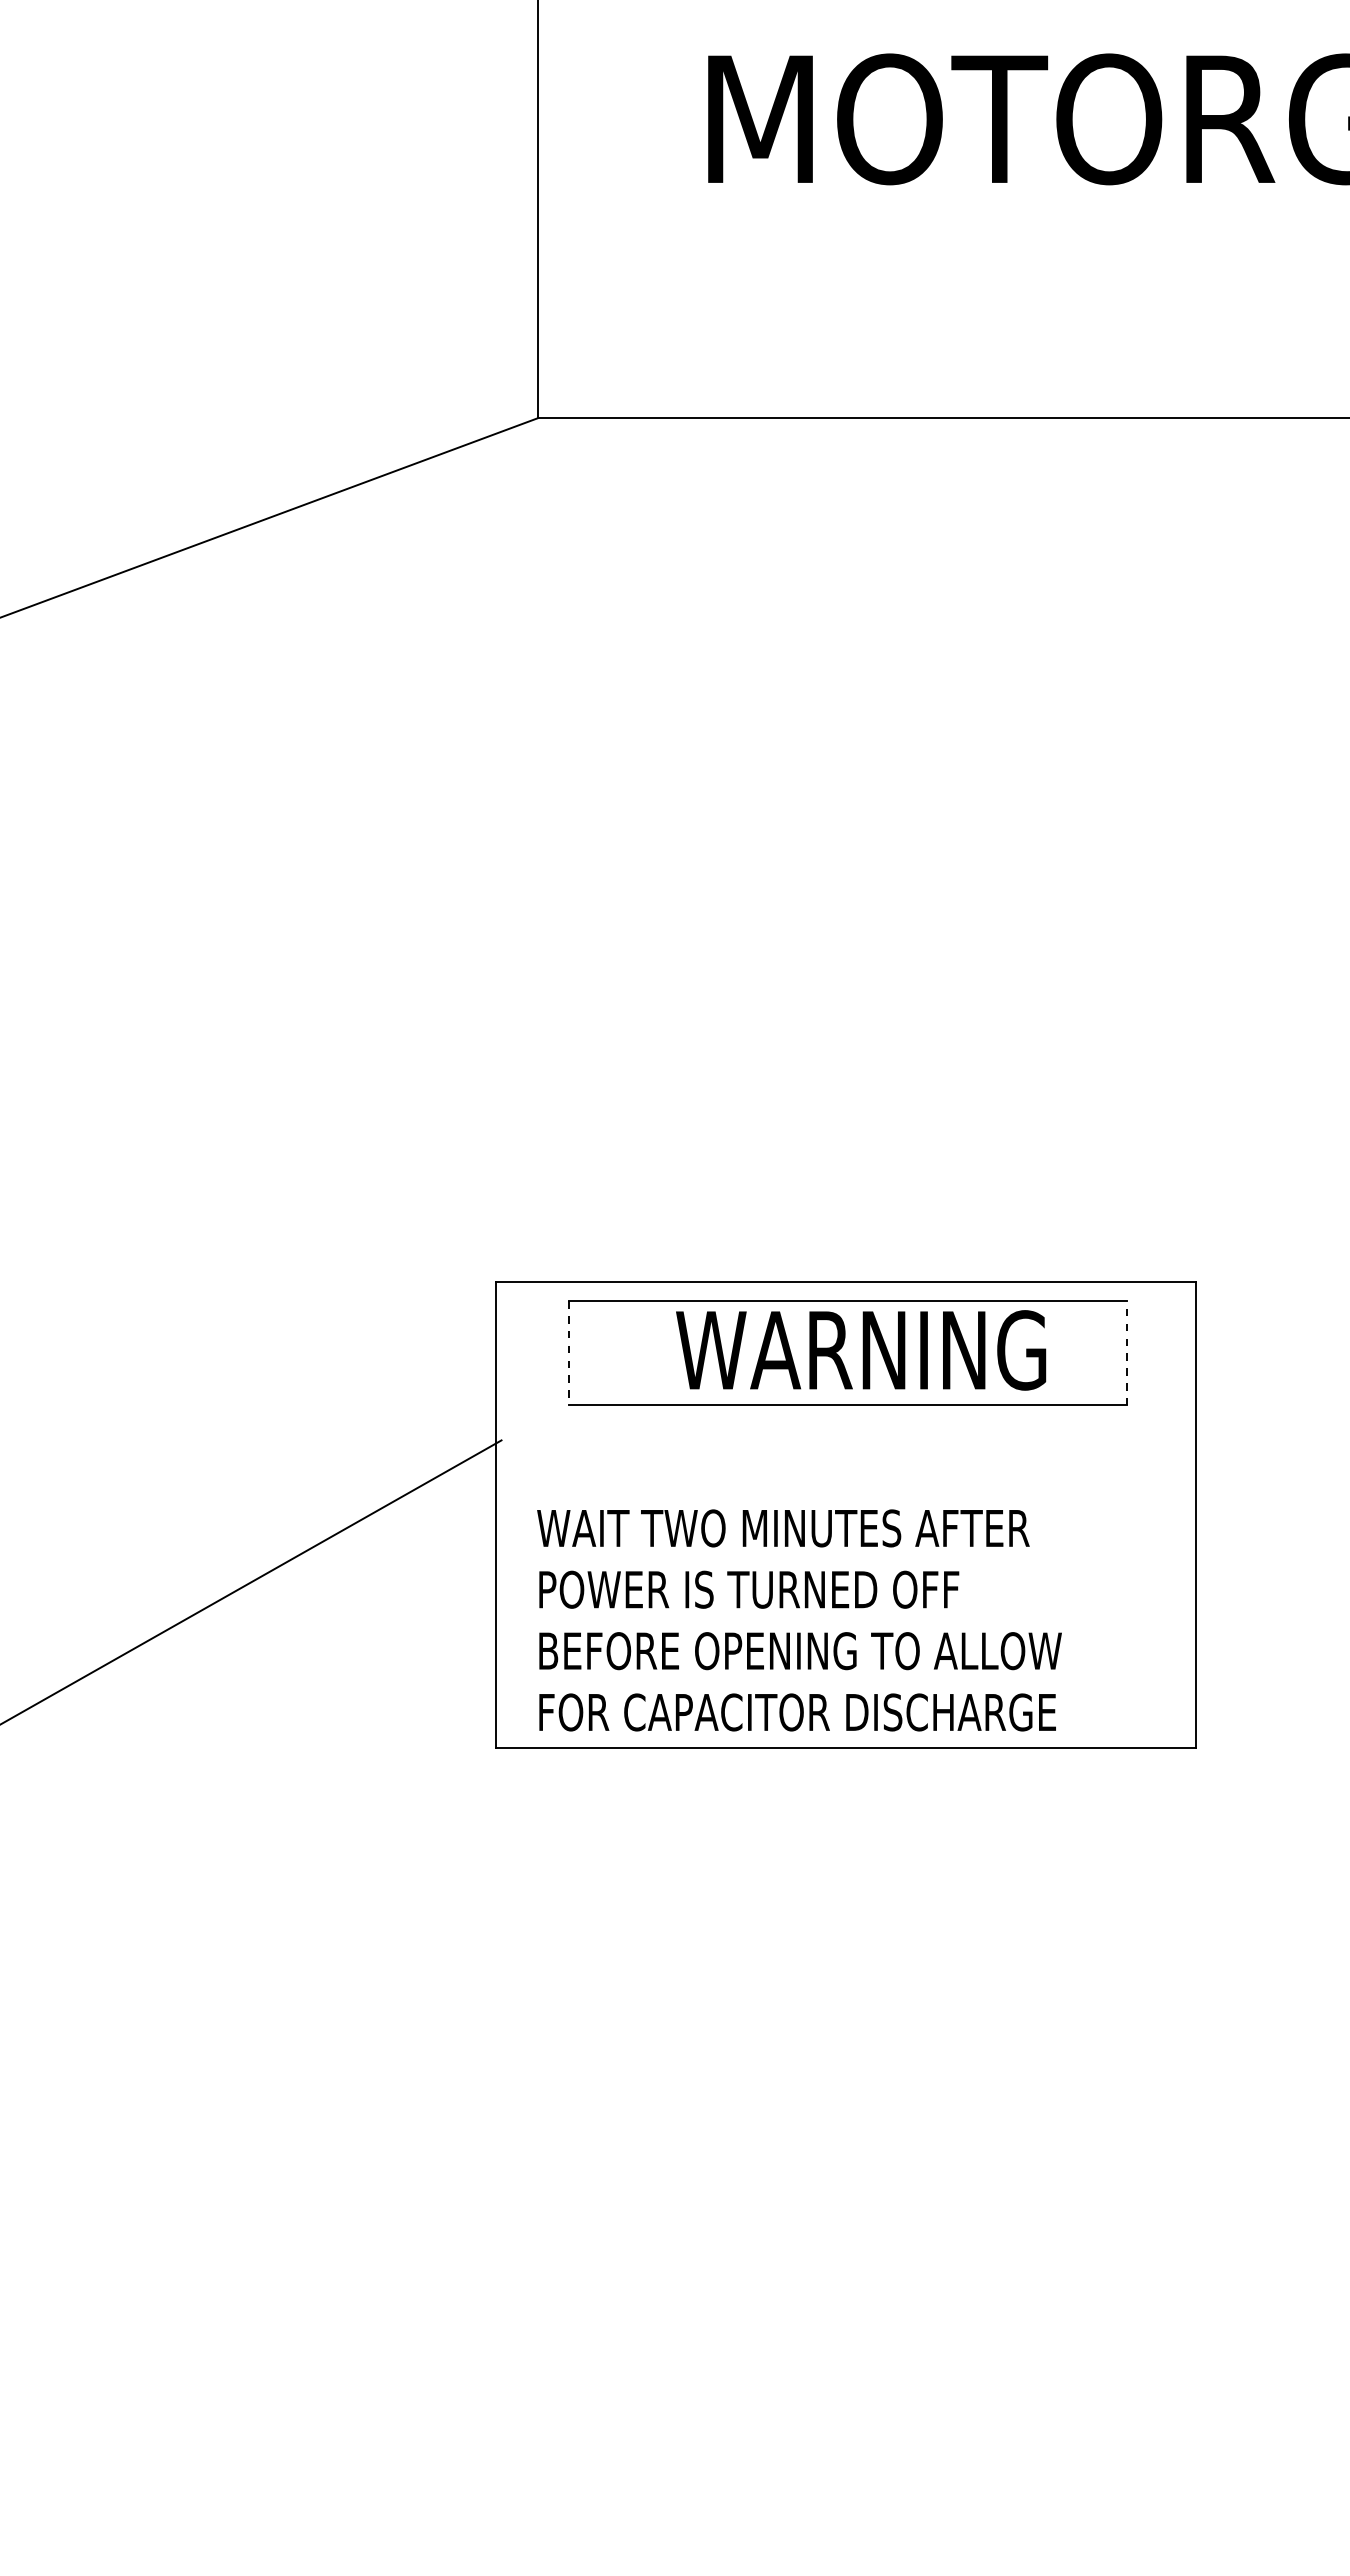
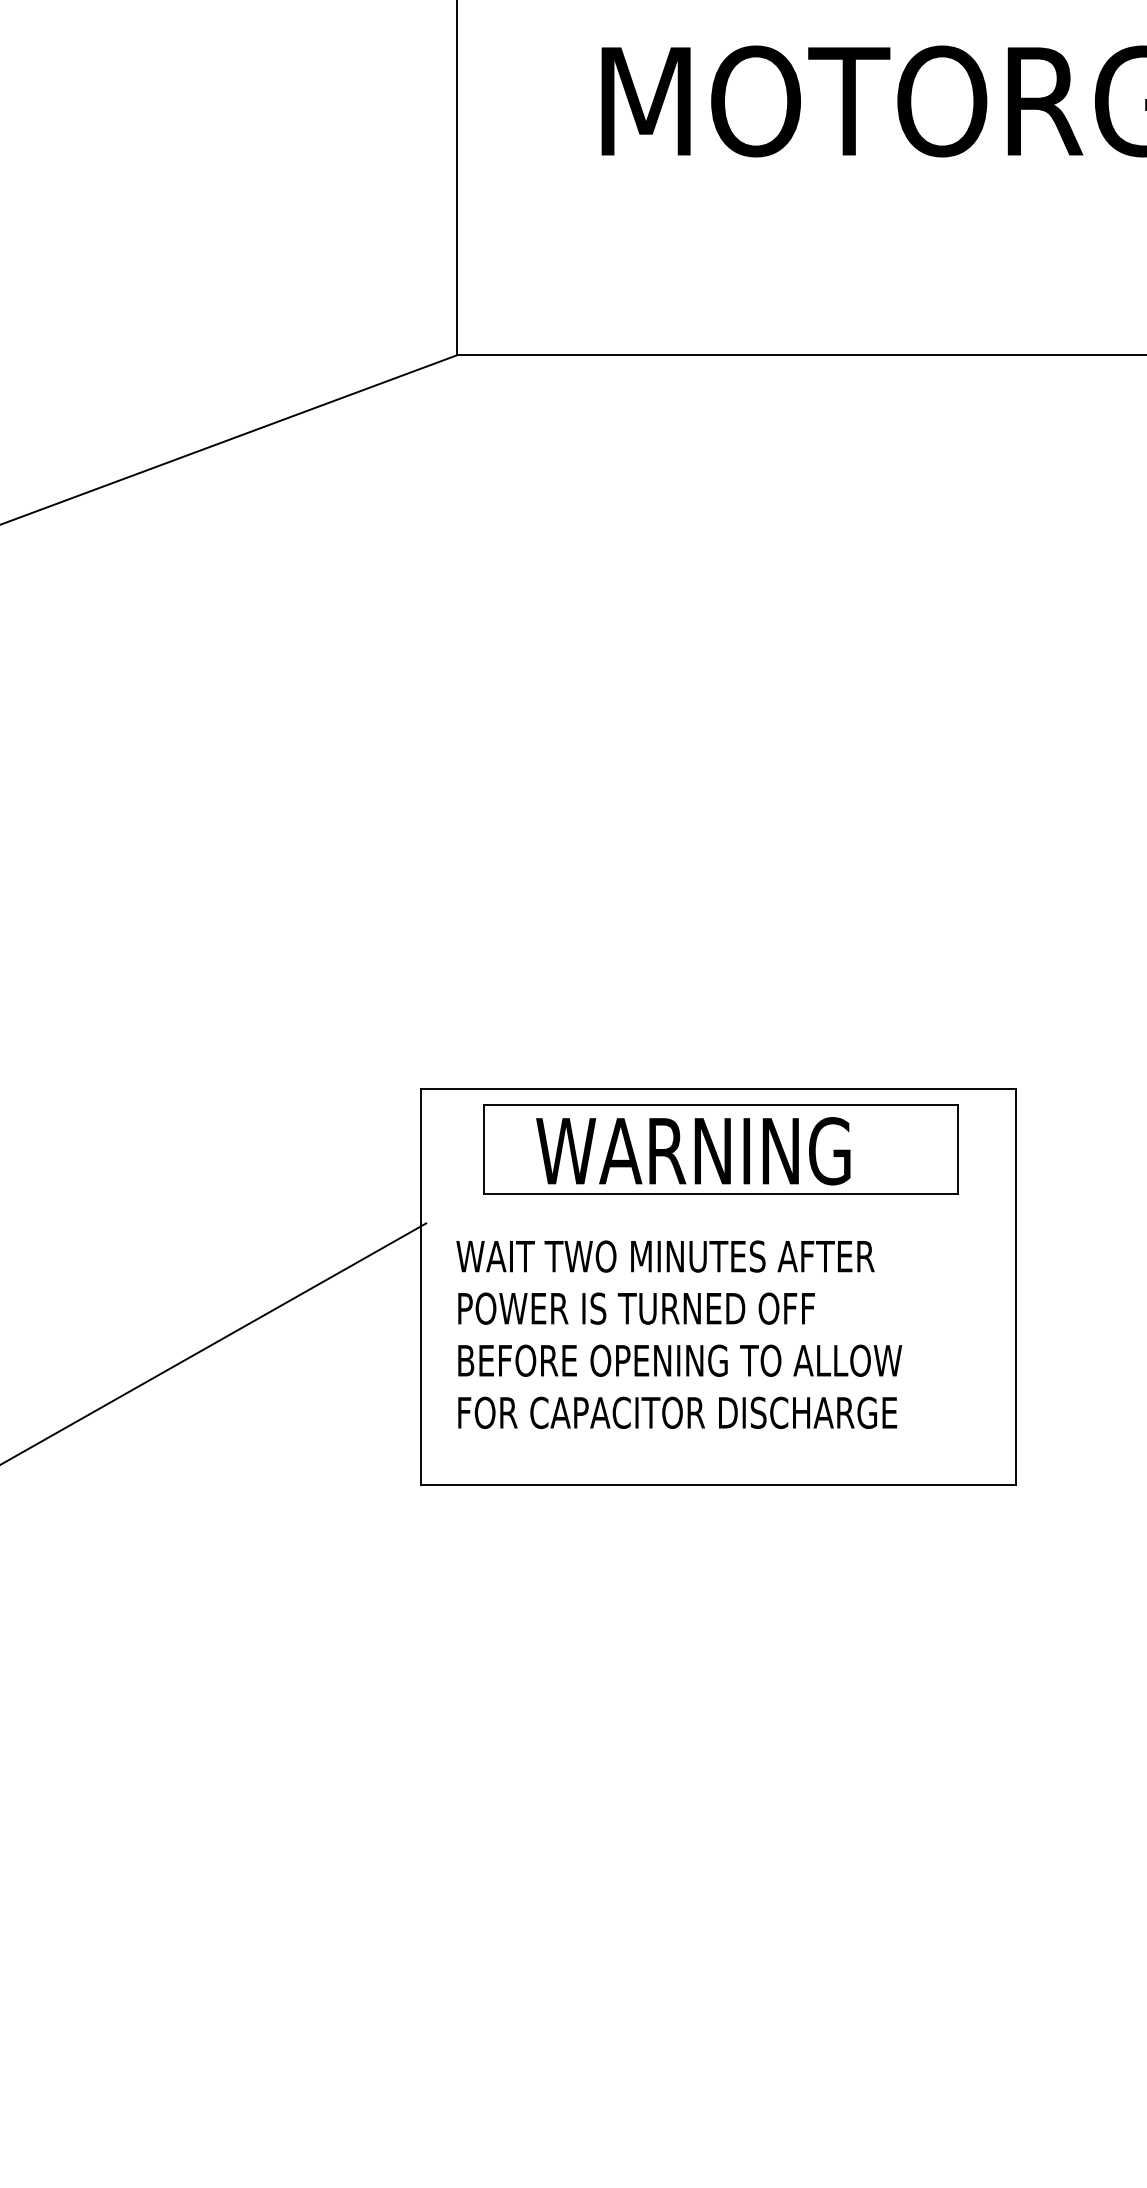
text: (861, 1350) -> (693, 1151), moved
line: (1127, 1352) -> (957, 1148), dashed -> solid
line: (569, 1353) -> (483, 1149), dashed -> solid
text: (799, 1620) -> (679, 1334), moved

